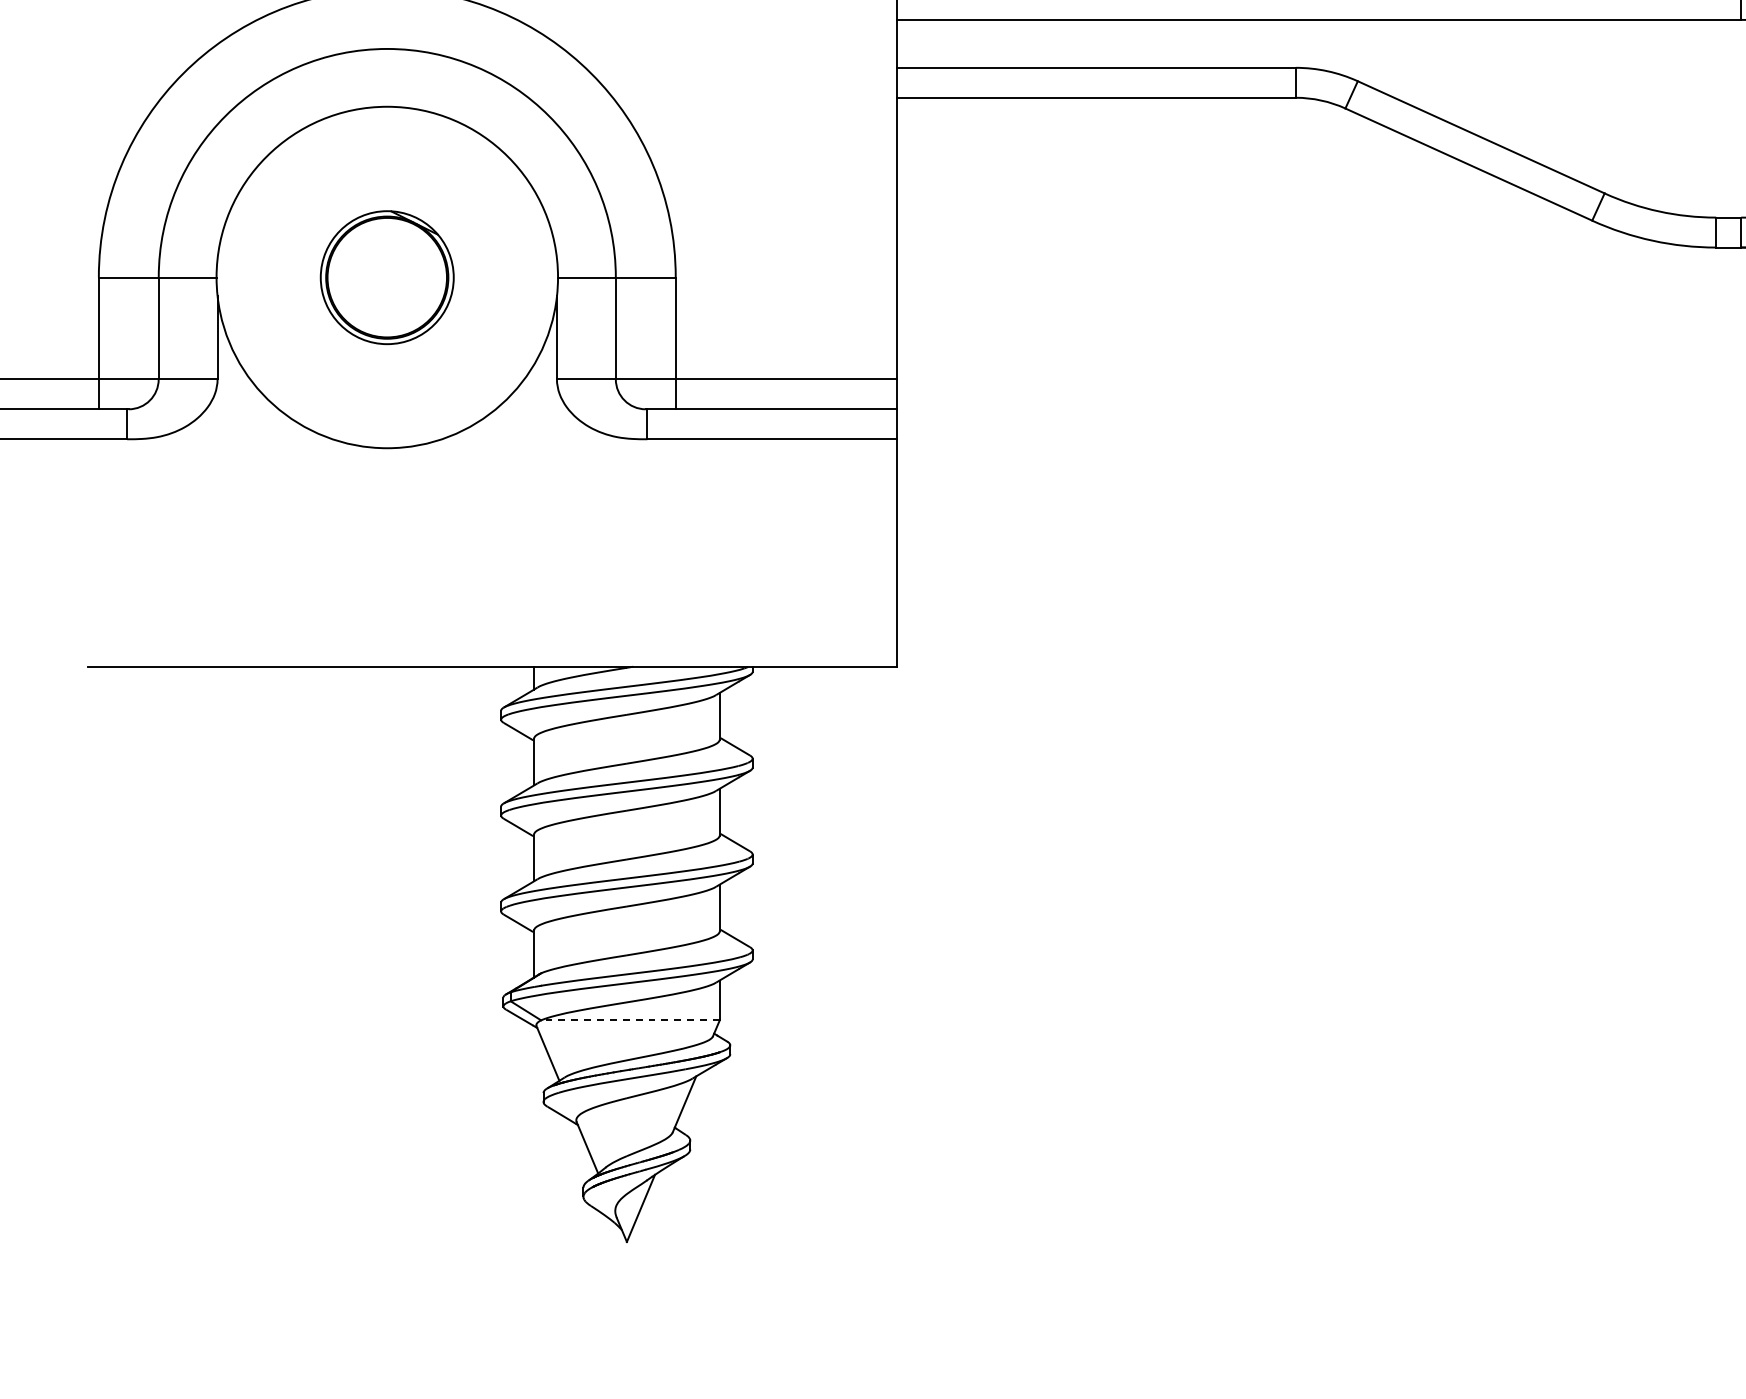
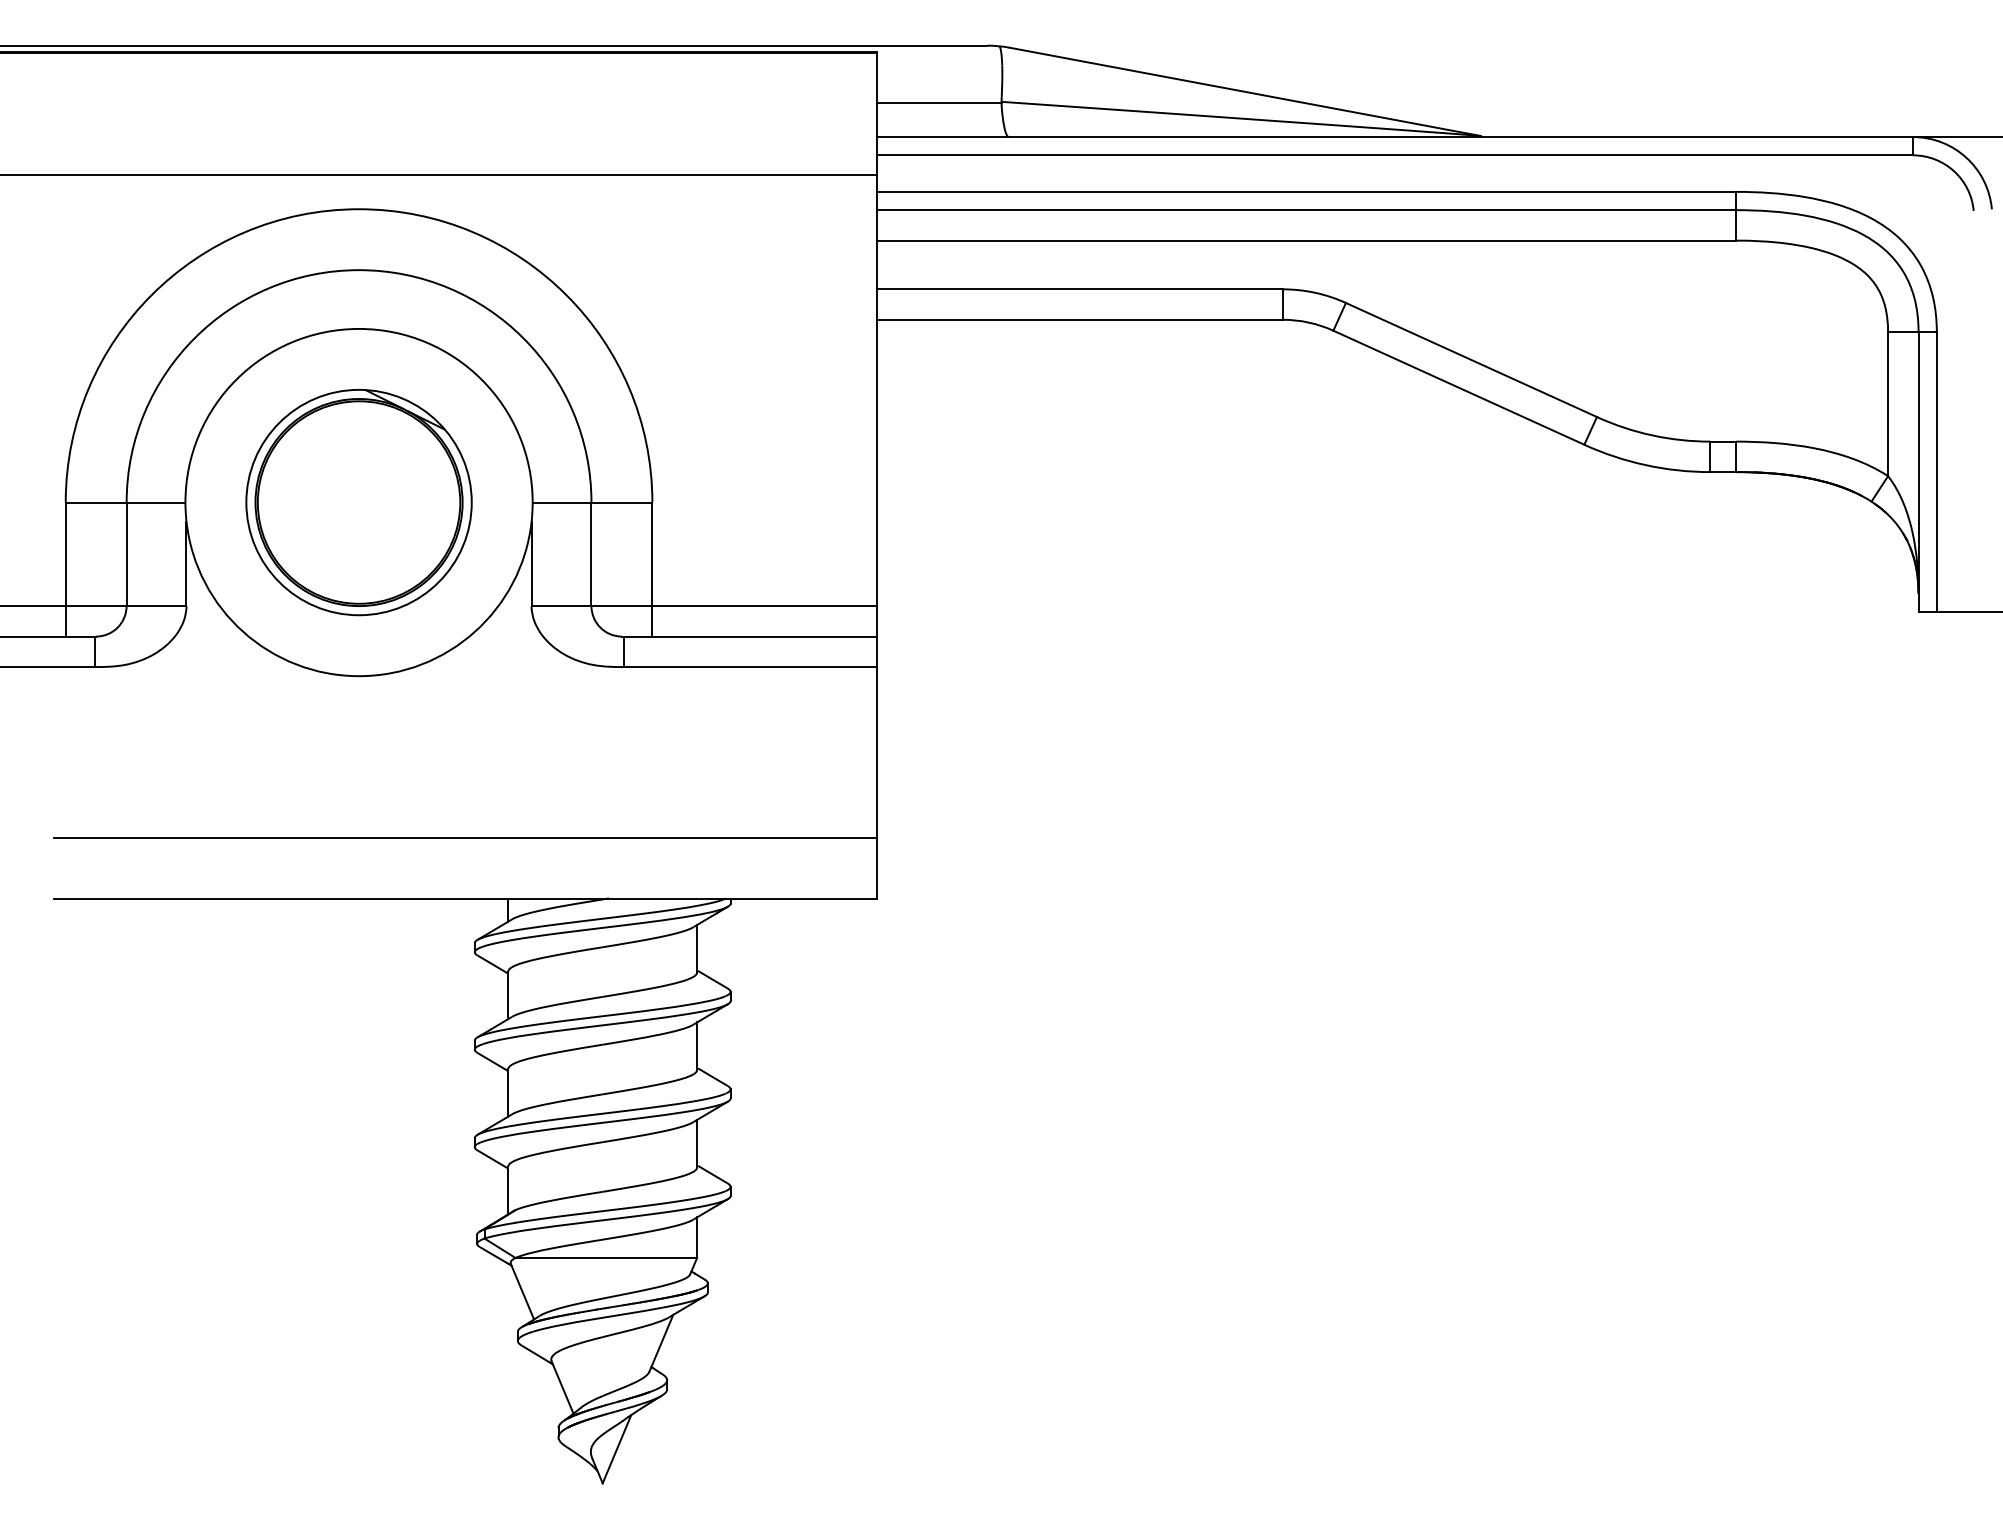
part: (386, 277) -> (358, 502), size x1.67
line: (491, 606) -> (465, 837), added
line: (630, 1019) -> (606, 1257), dashed -> solid

